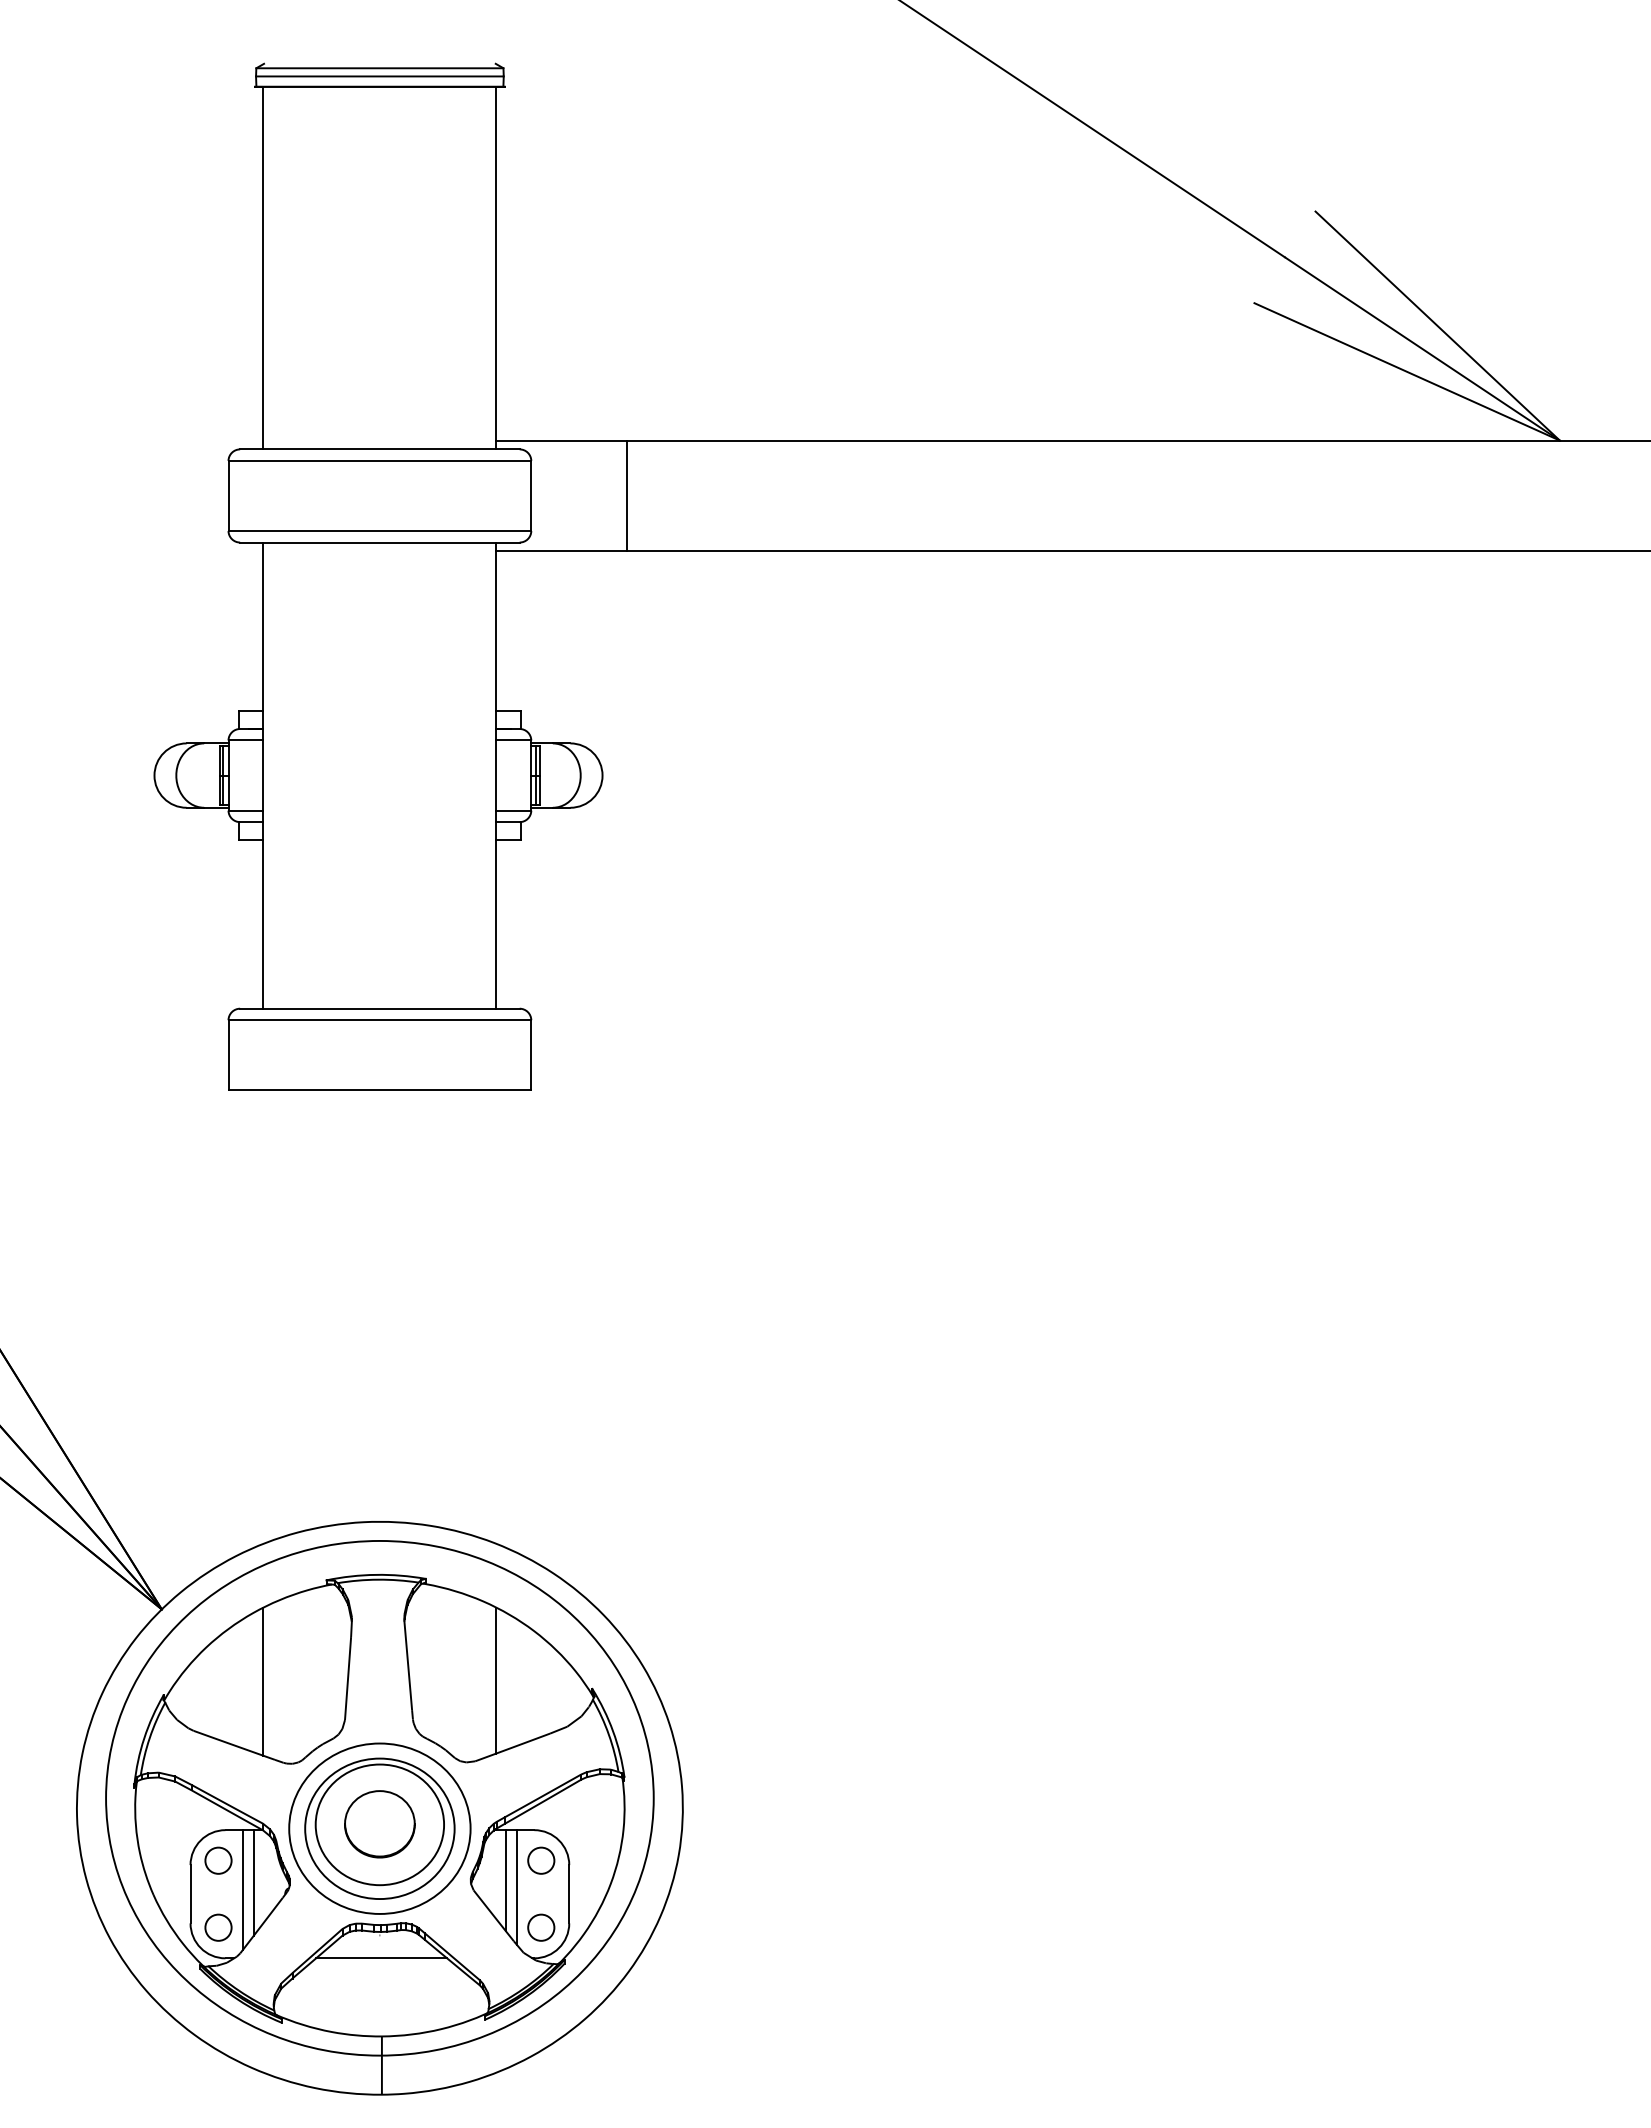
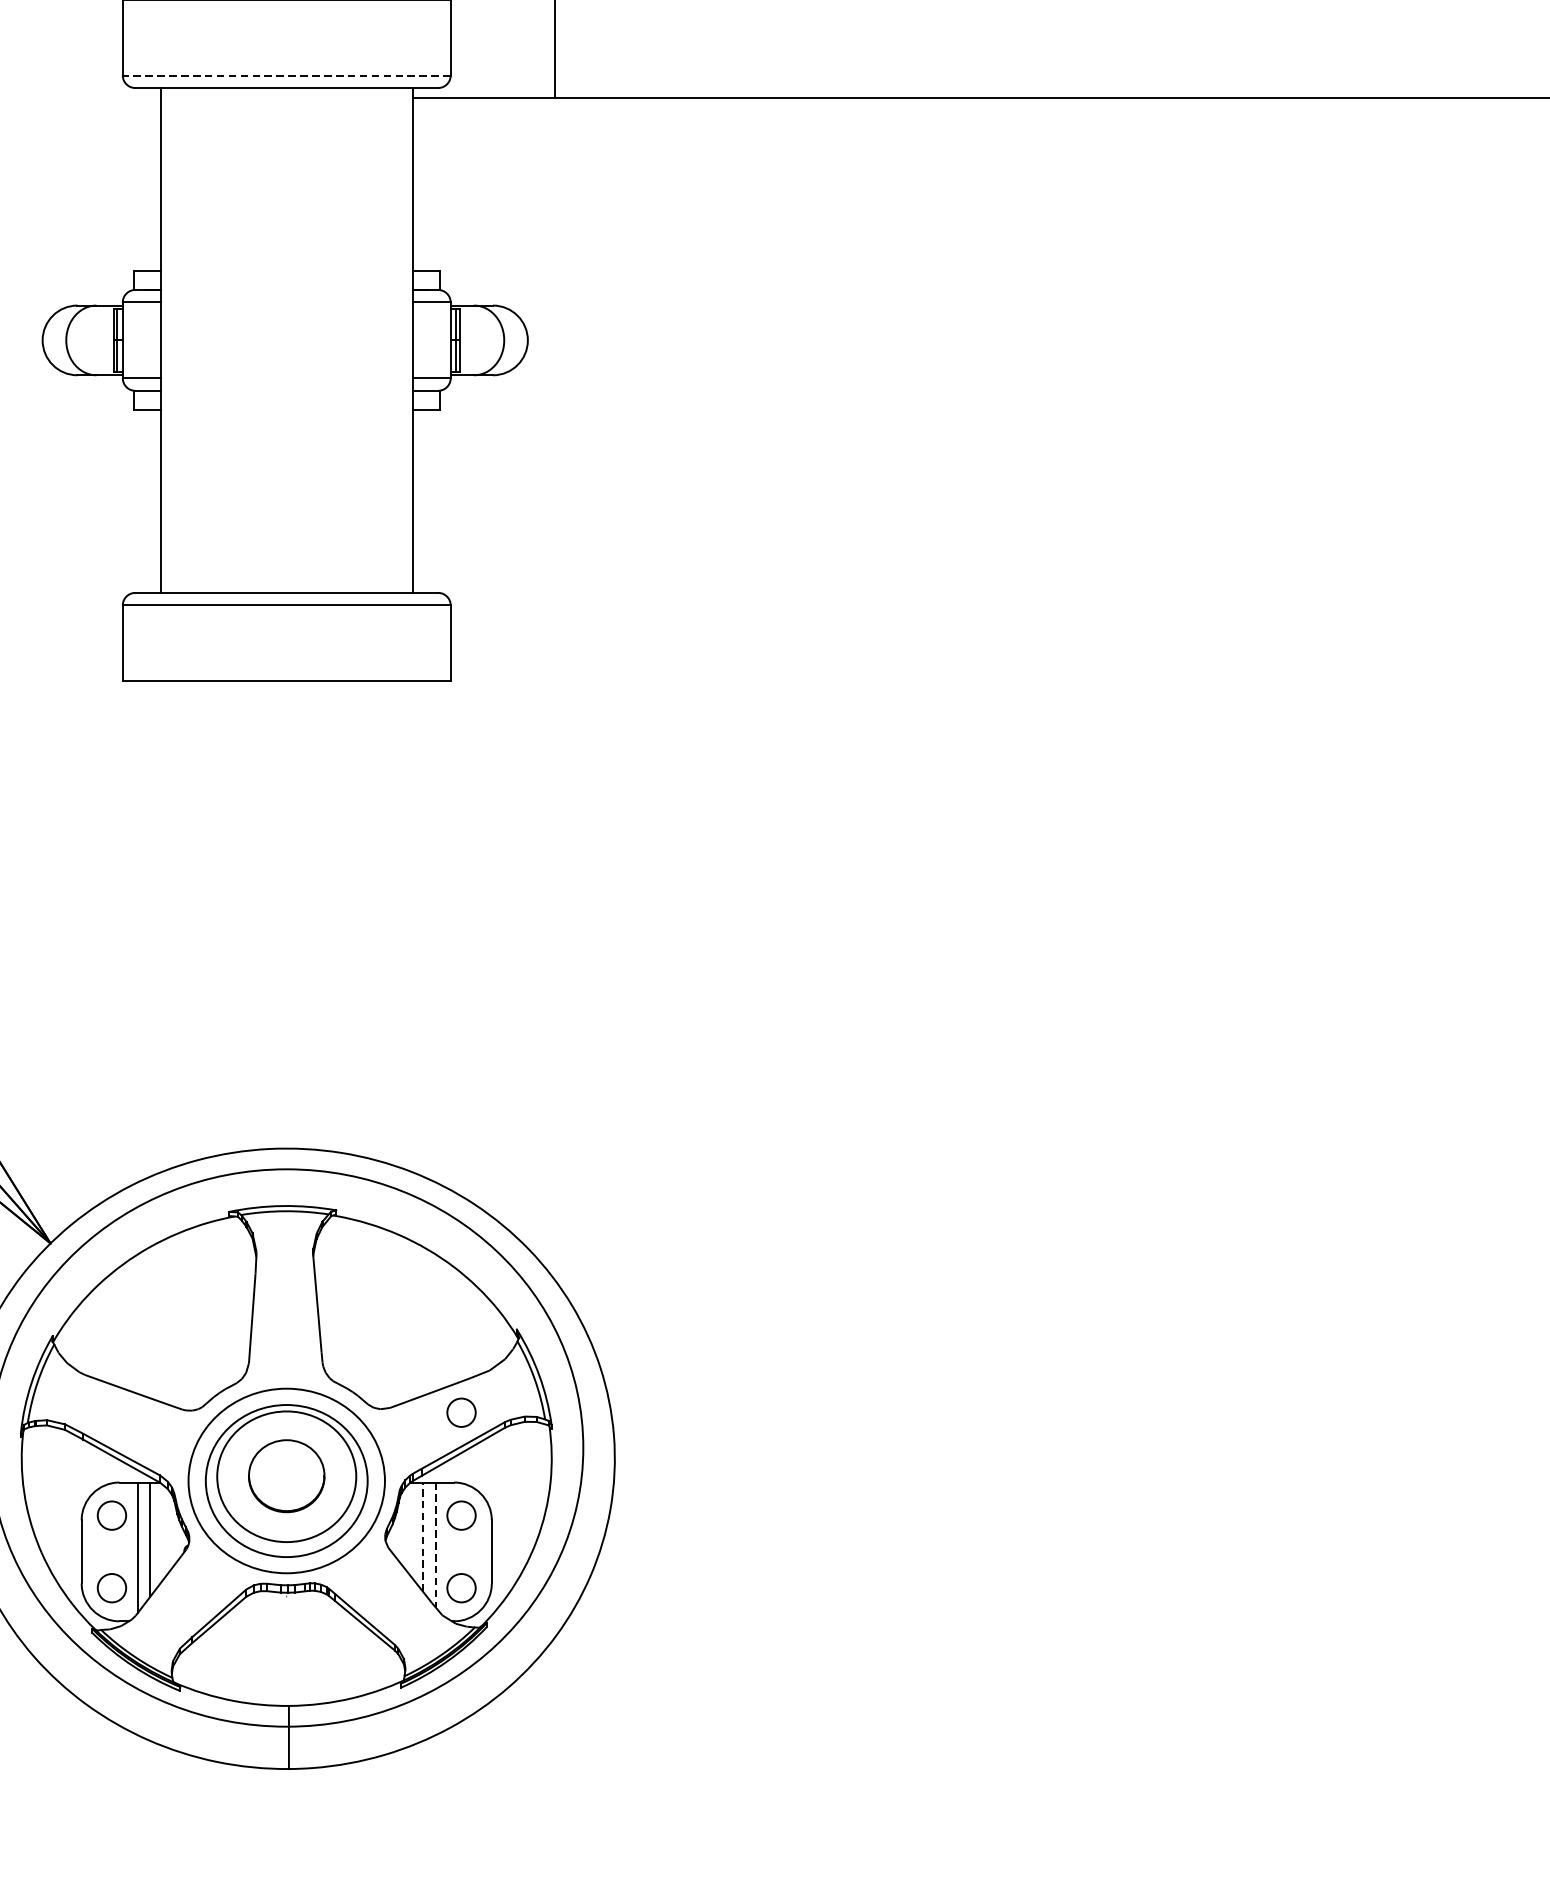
line: (379, 531) -> (286, 76), solid -> dashed
line: (496, 1680) -> (413, 1320), removed
line: (263, 1681) -> (160, 1321), removed
circle: (541, 1765) -> (461, 1412), added
line: (505, 1880) -> (422, 1537), solid -> dashed
line: (517, 1887) -> (435, 1544), solid -> dashed
line: (381, 1958) -> (288, 1621), removed

